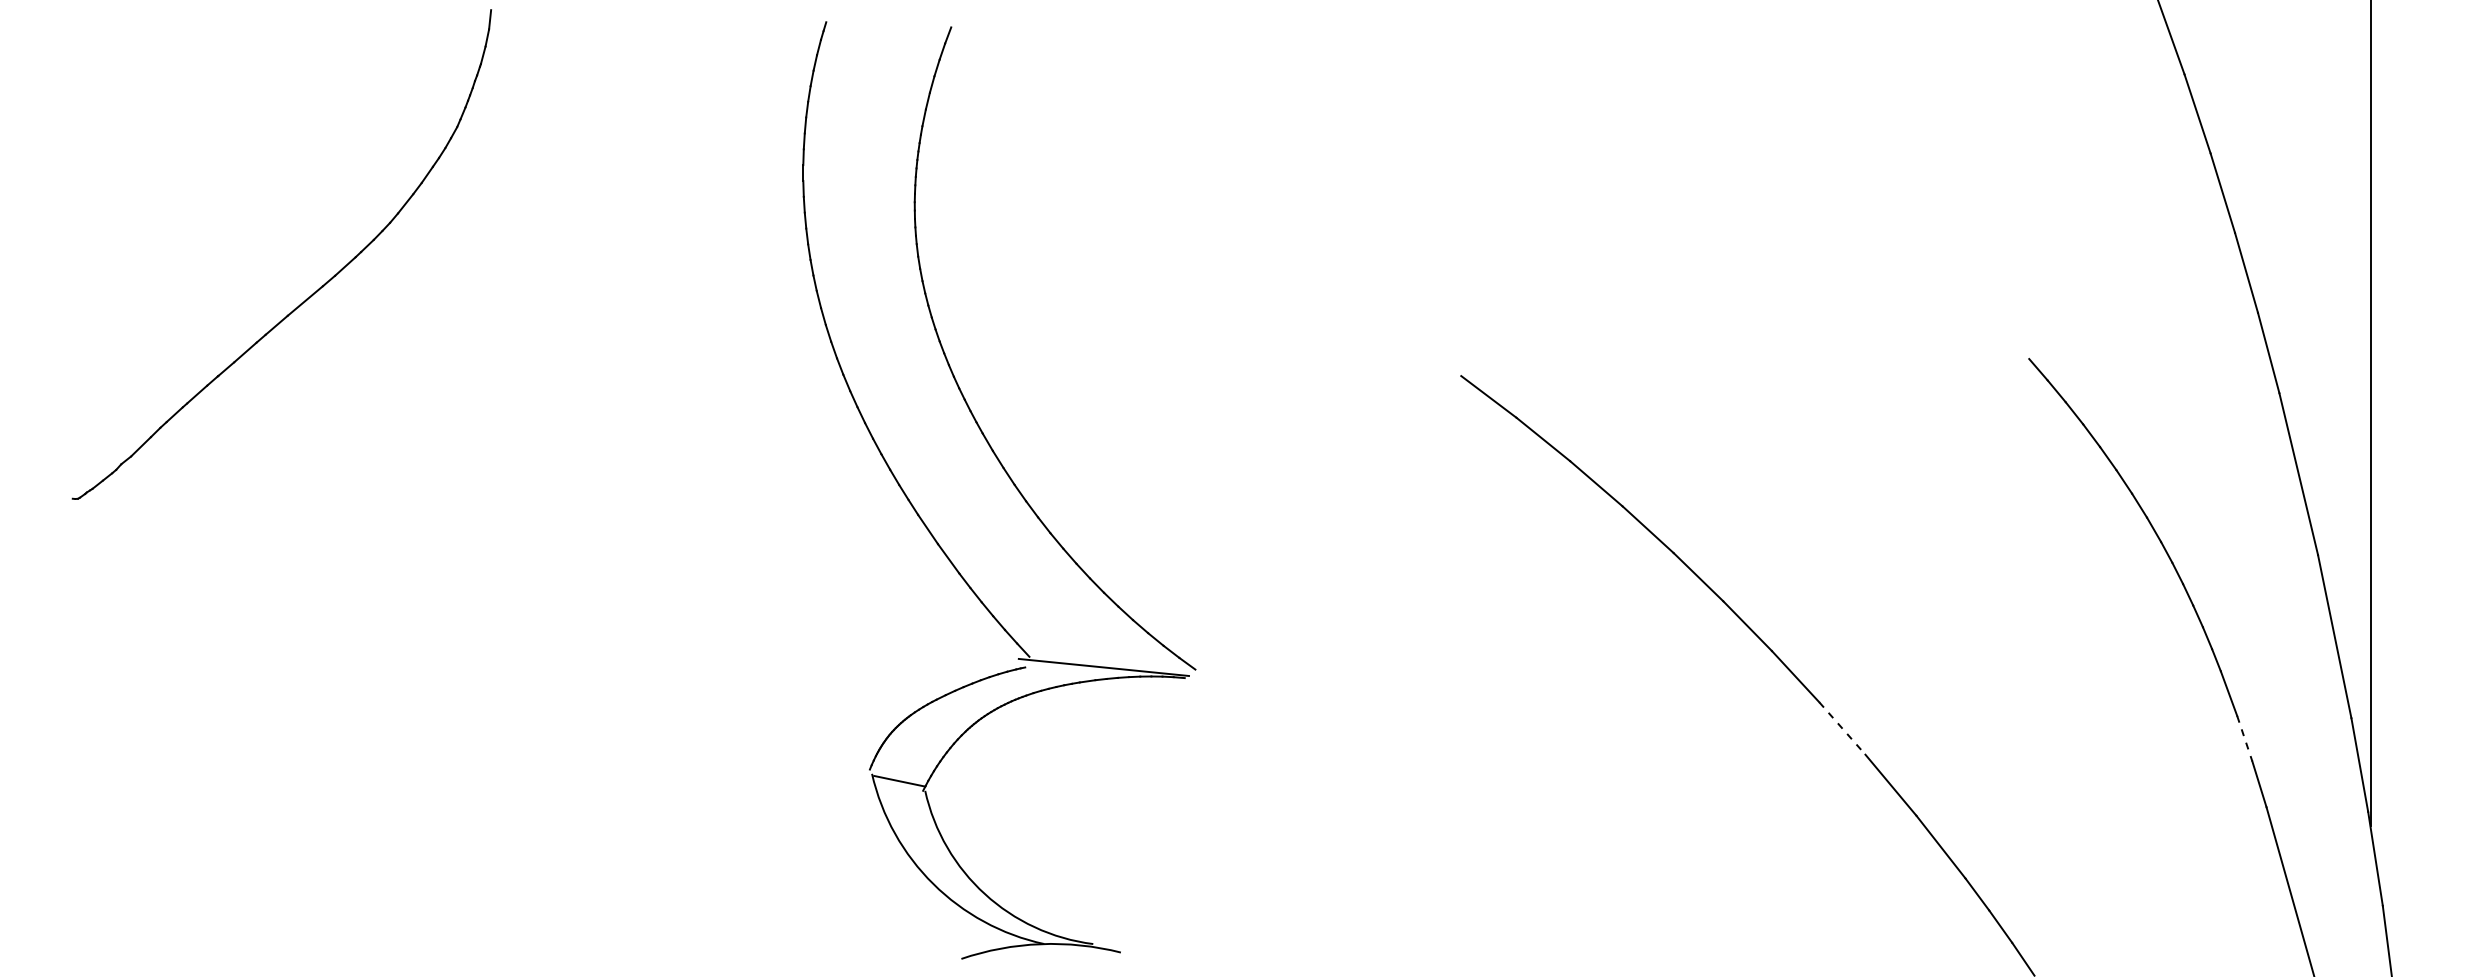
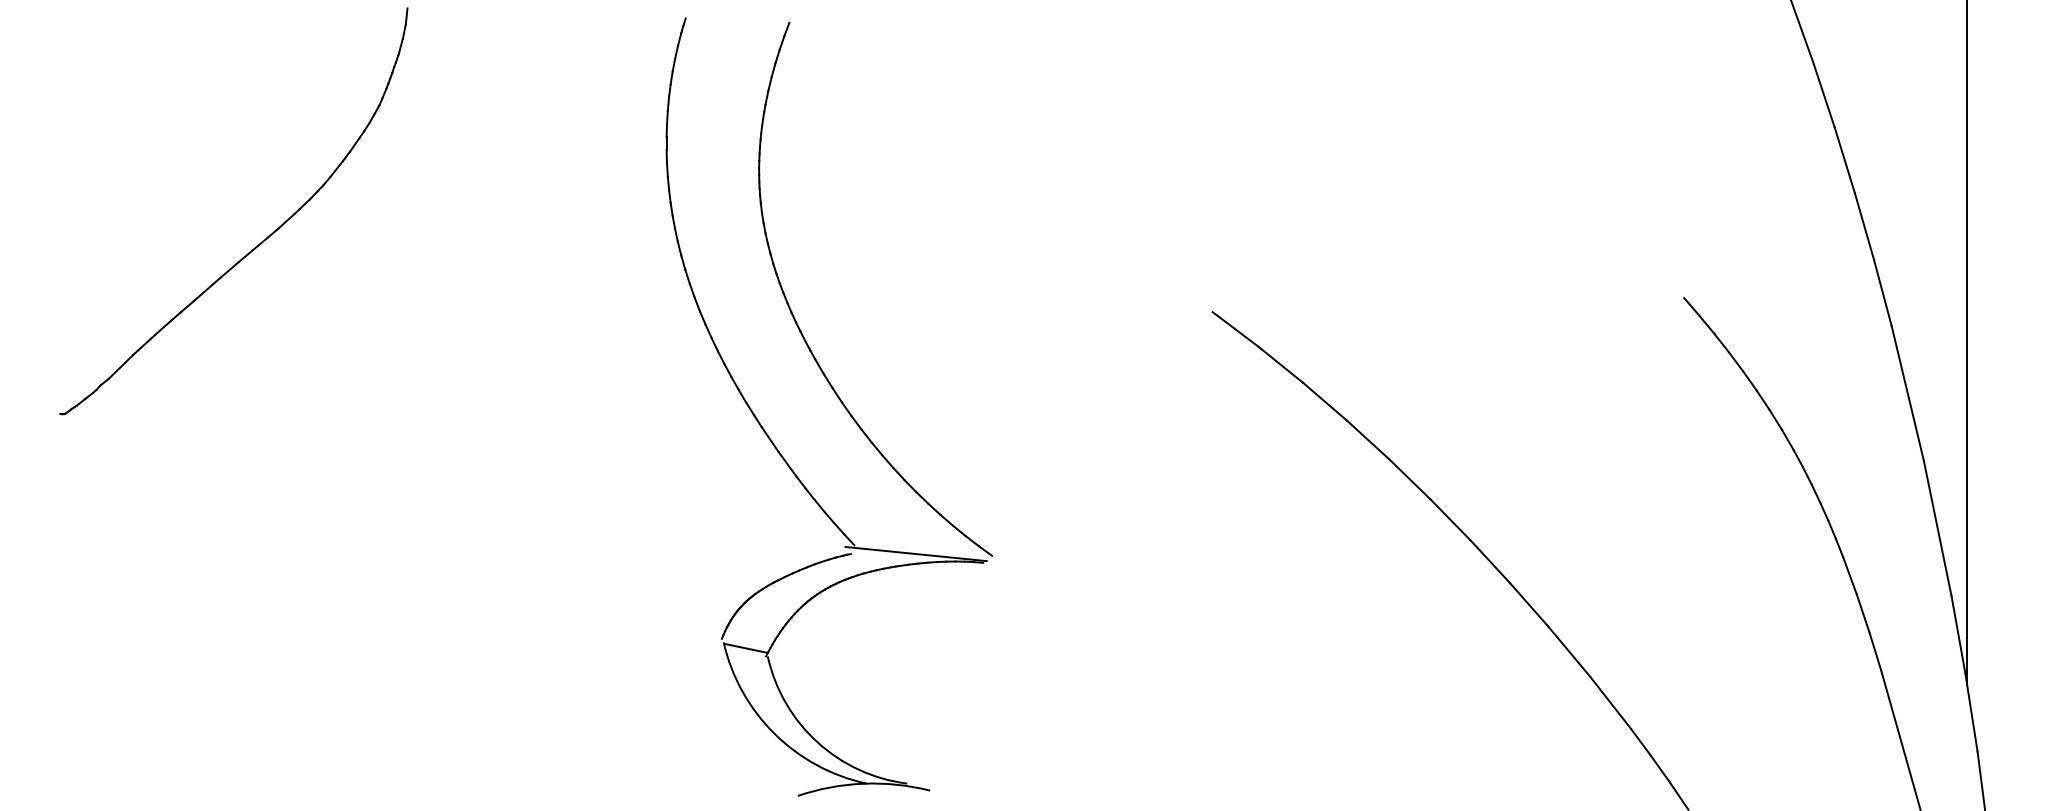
line: (1842, 728) -> (1529, 604), dashed -> solid
line: (2244, 738) -> (1862, 613), dashed -> solid

